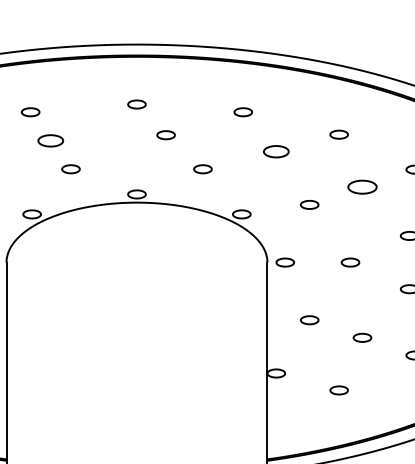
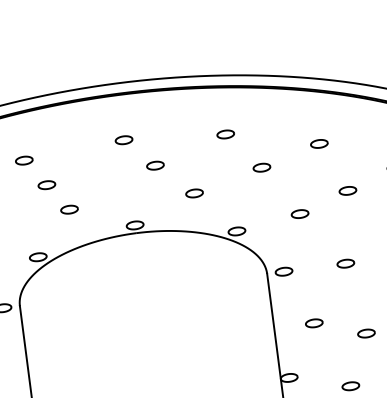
part: (50, 140) -> (46, 184), size x0.71
part: (276, 151) -> (262, 167), size x0.71
part: (362, 187) -> (347, 191), size x0.62

